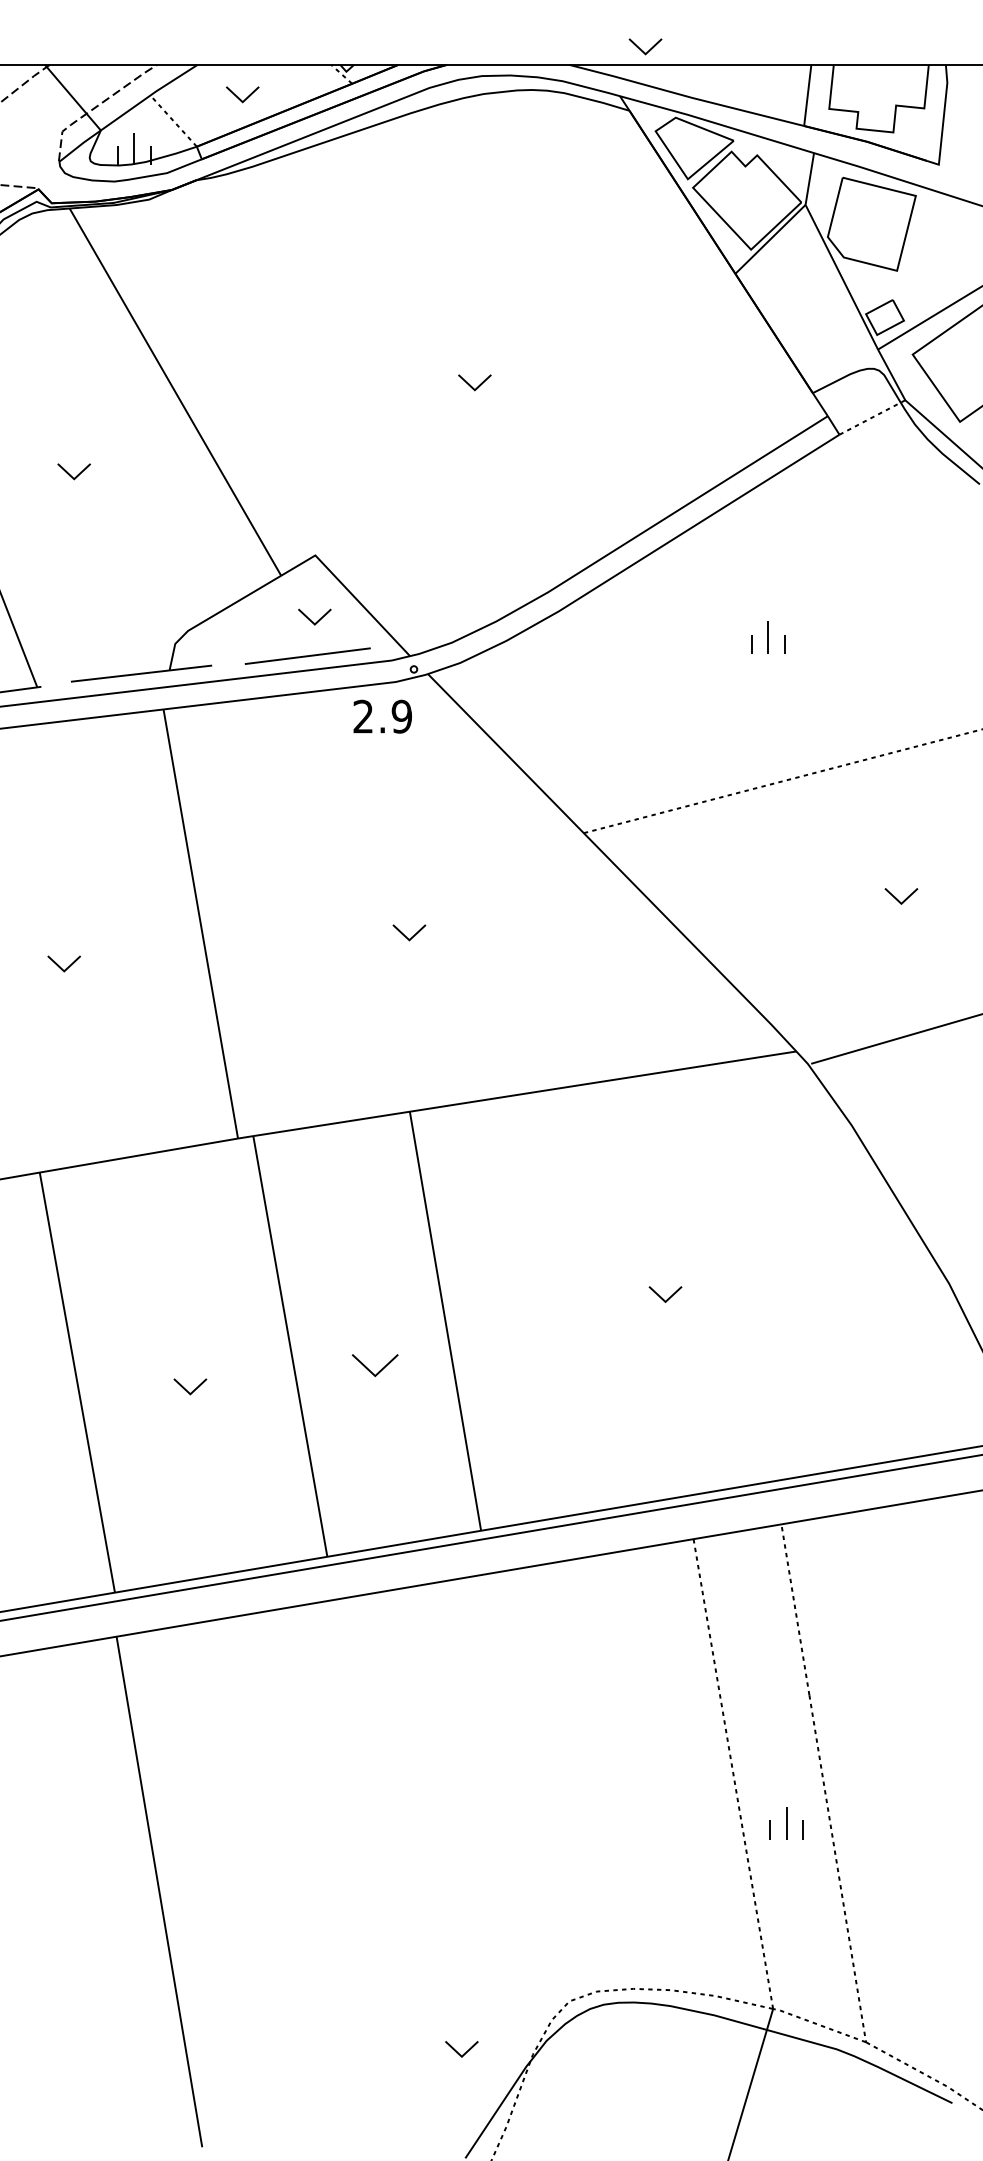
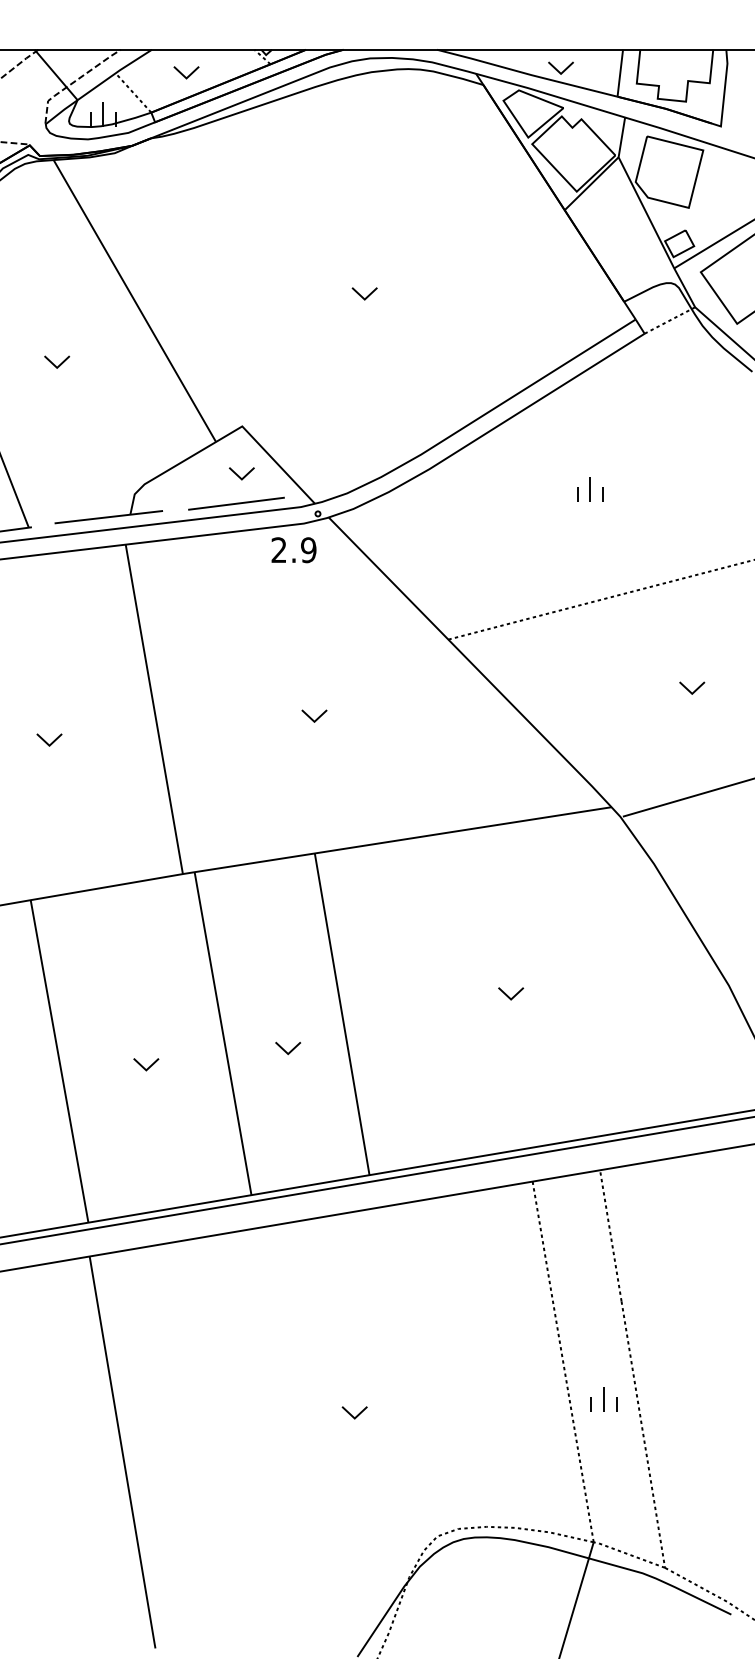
part: (645, 46) -> (560, 67), moved
part: (374, 1365) -> (287, 1048), size x0.71
part: (461, 2049) -> (354, 1412), moved

